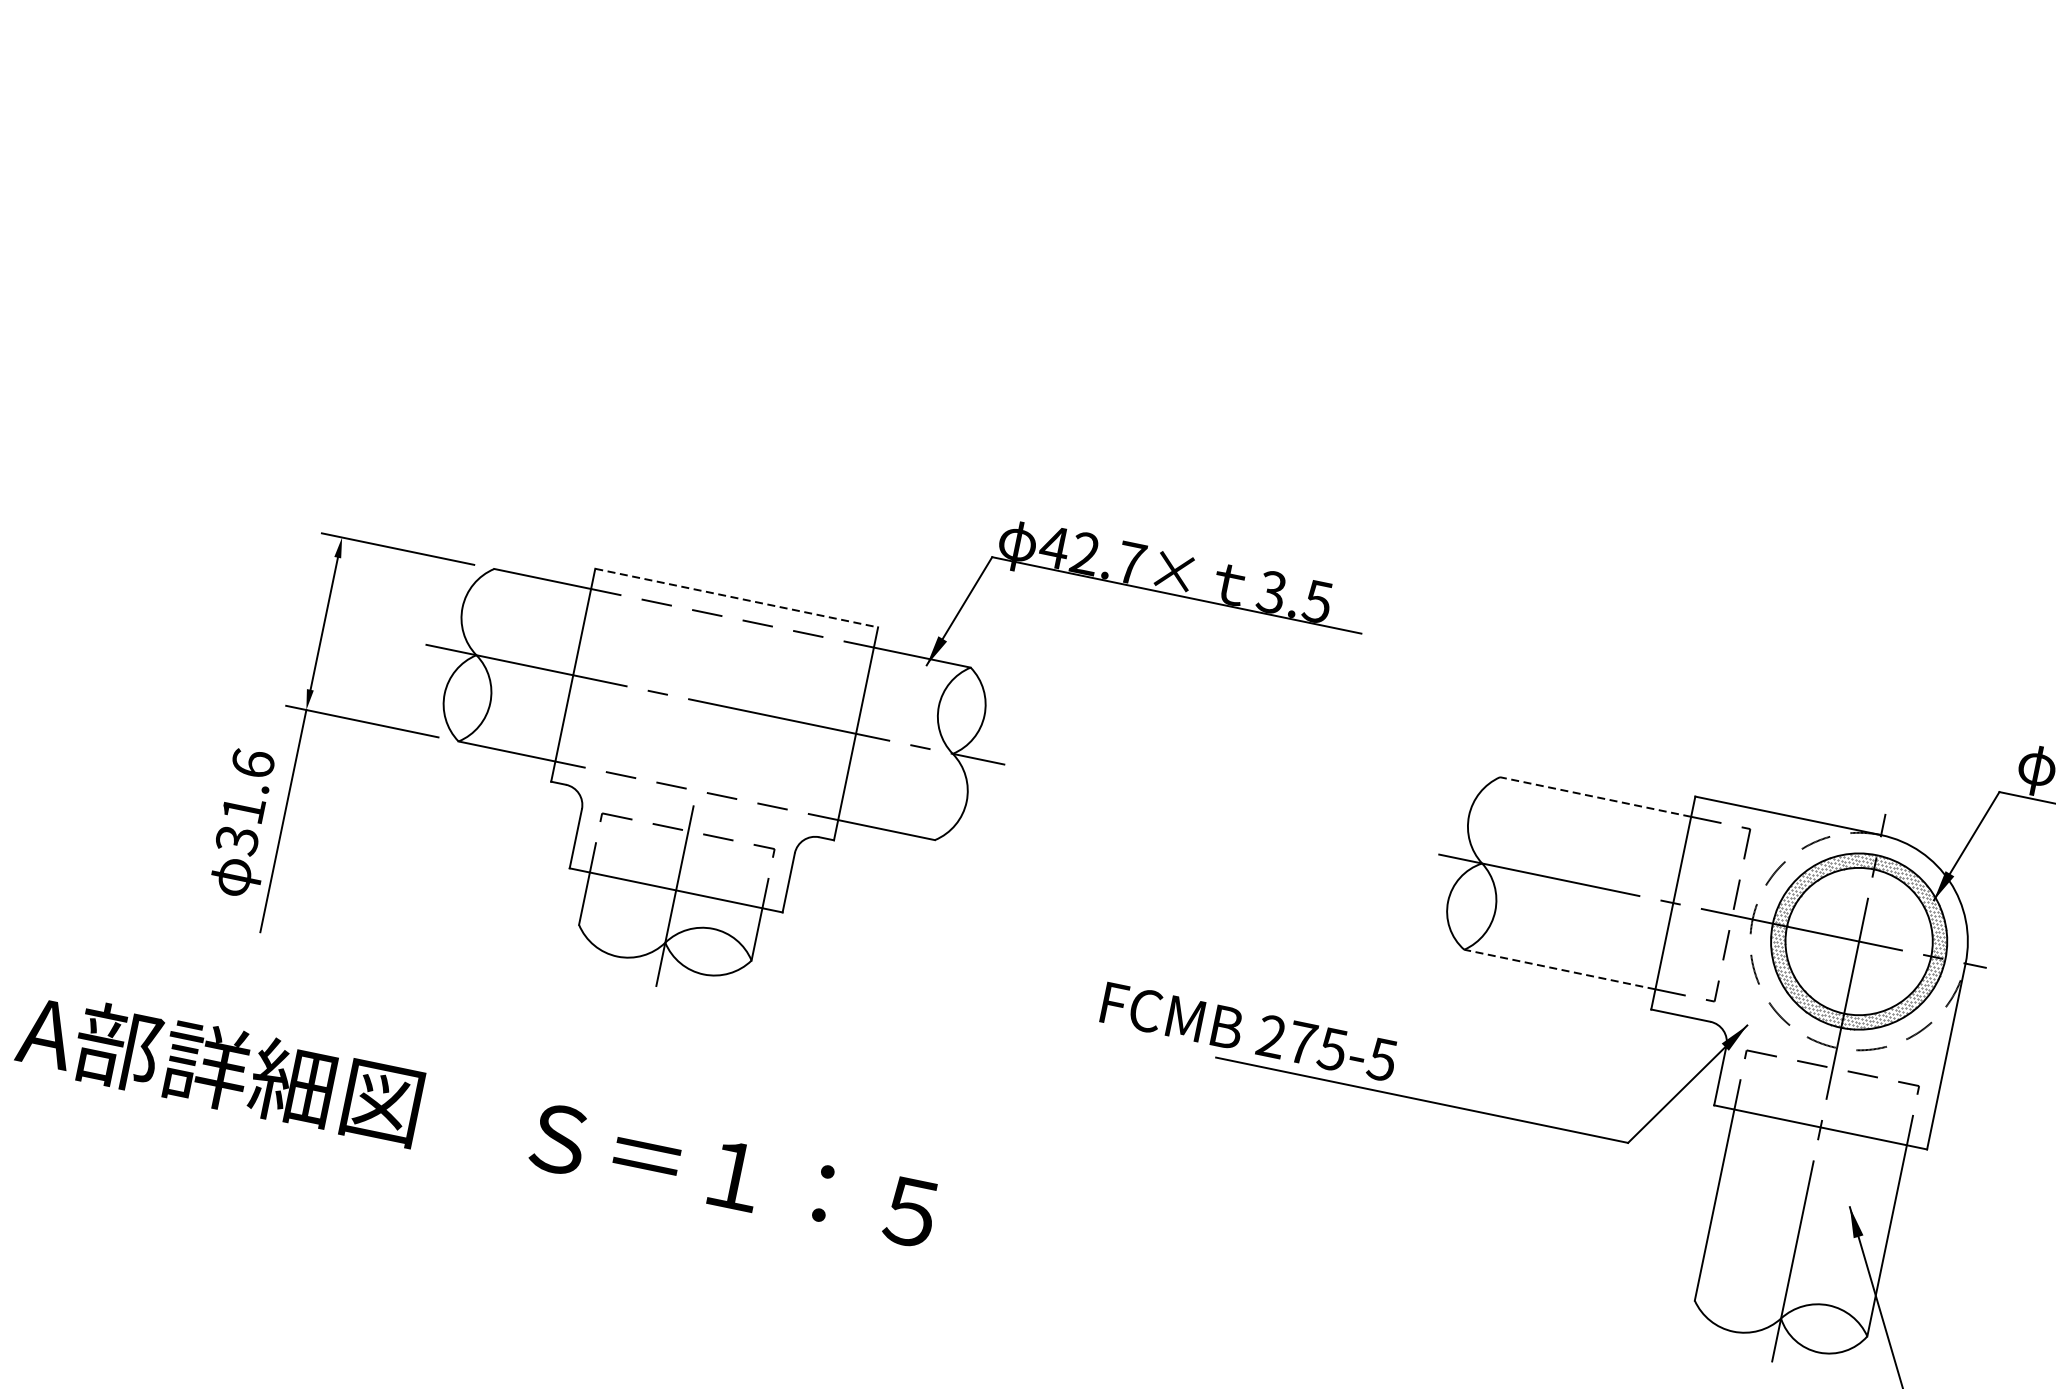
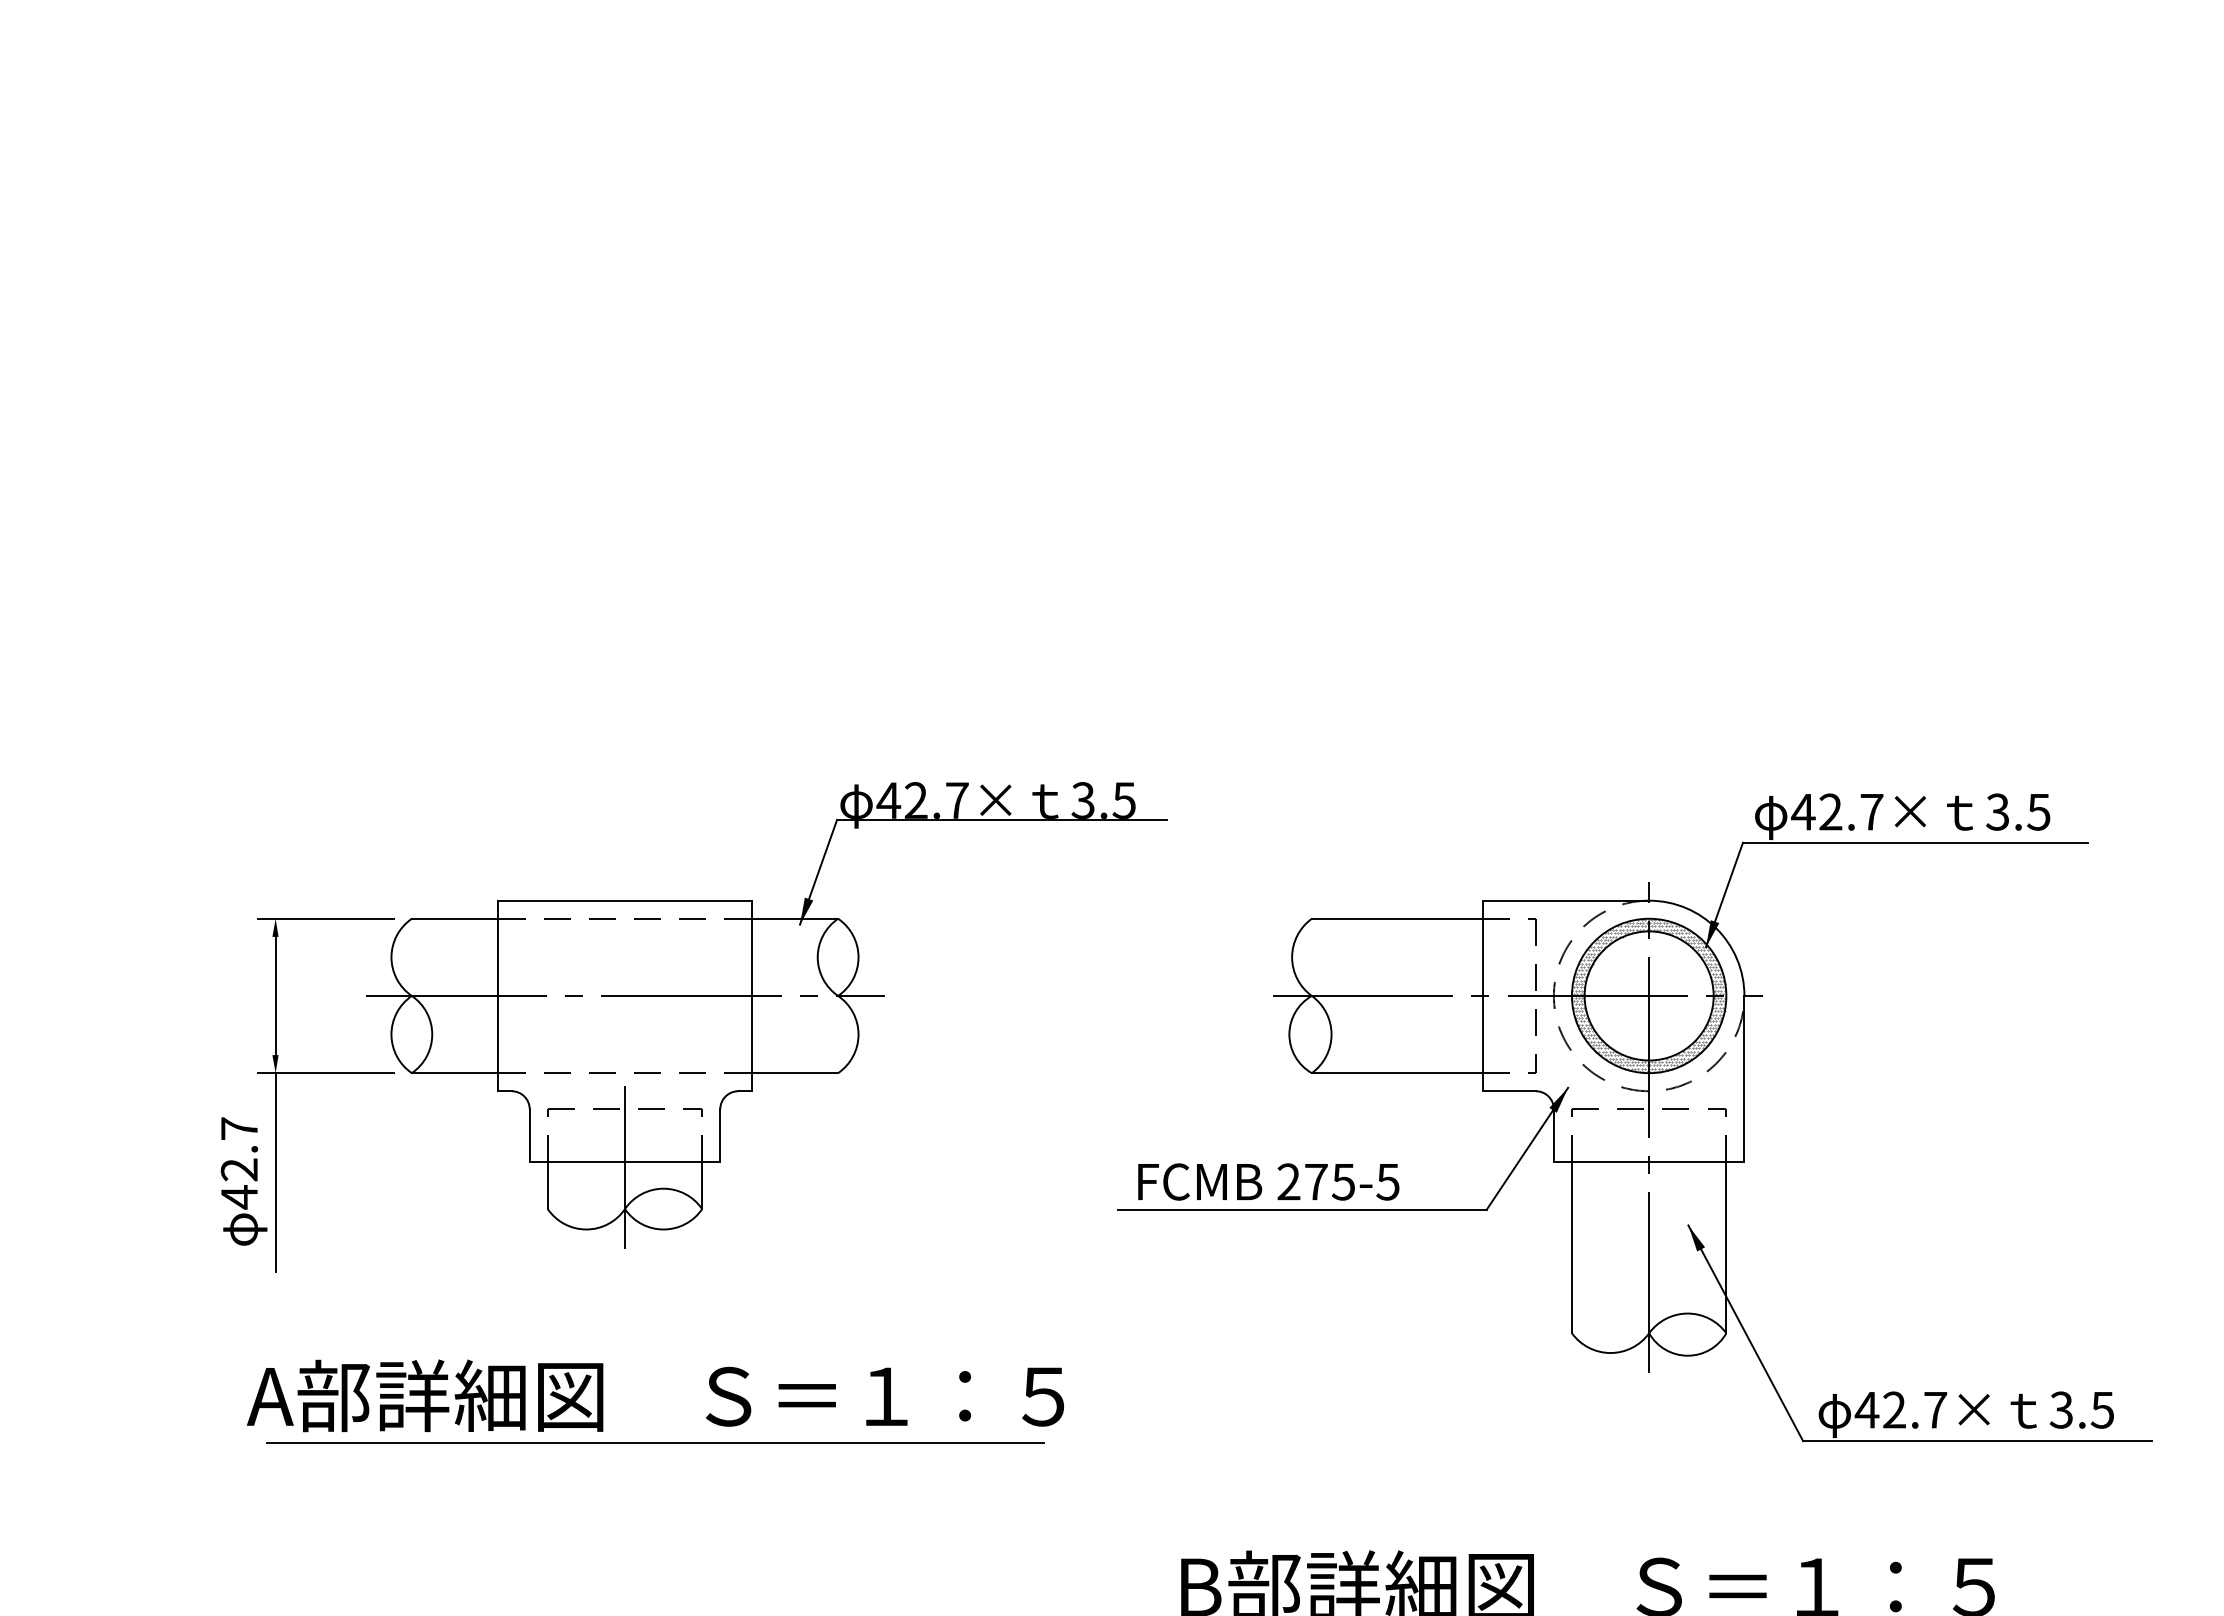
line: (737, 597) -> (625, 900), dashed -> solid
line: (1595, 796) -> (1397, 918), dashed -> solid
text: (245, 802) -> (239, 1163), 31.6 -> 42.7
line: (1559, 969) -> (1397, 1073), dashed -> solid
text: (1248, 1031) -> (1268, 1181), moved
text: (476, 1120) -> (654, 1395), moved
line: (645, 1210) -> (655, 1442), added

